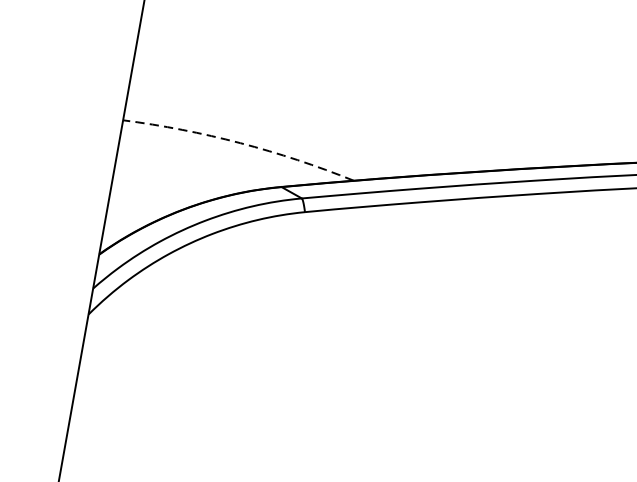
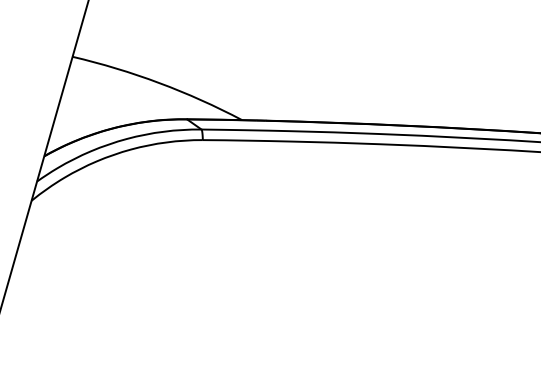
arc: (240, 143) -> (159, 83), dashed -> solid

